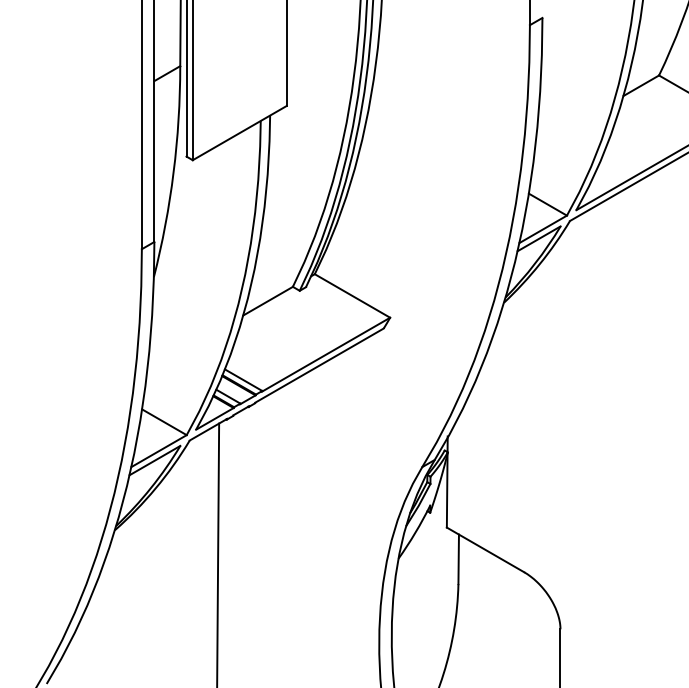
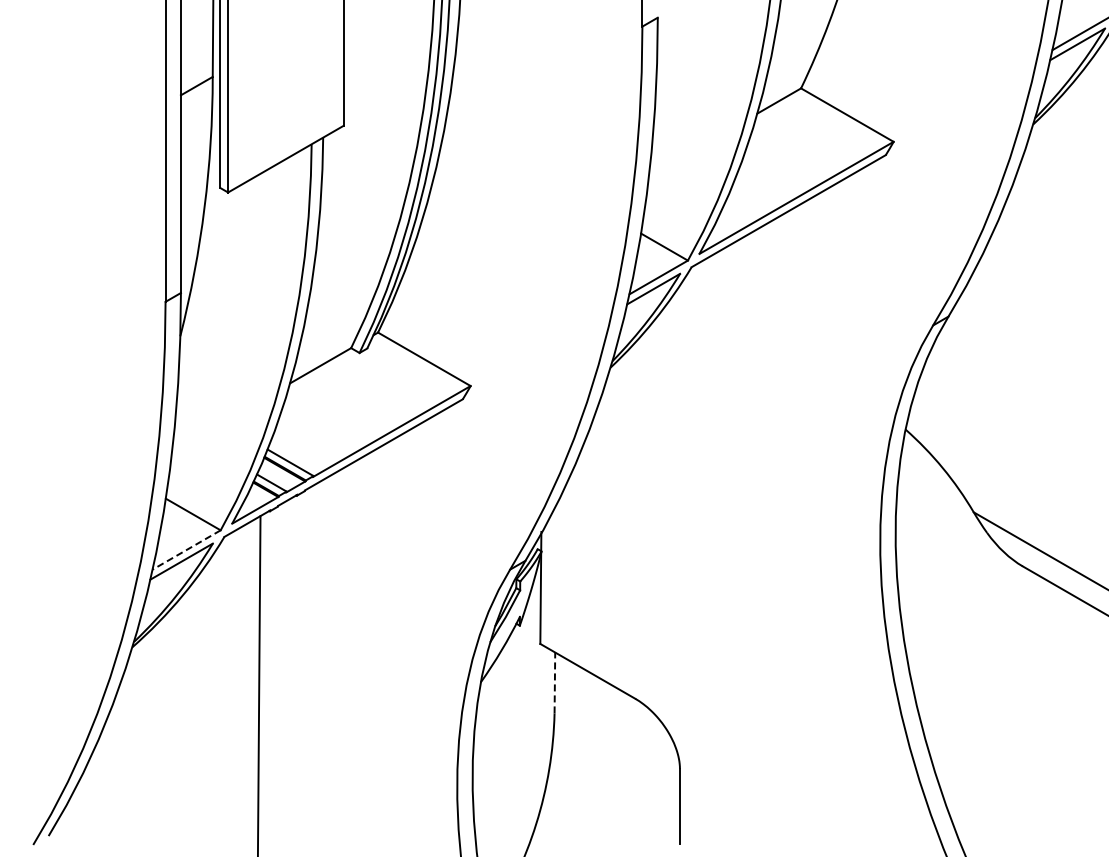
line: (158, 451) -> (186, 550), solid -> dashed
line: (458, 558) -> (554, 682), solid -> dashed

